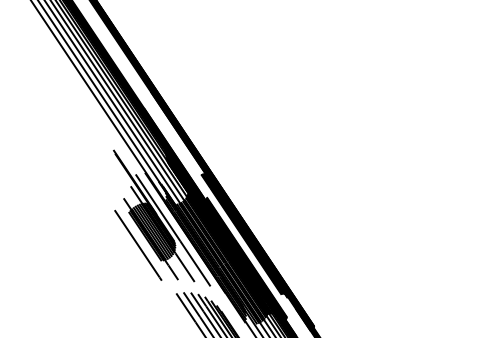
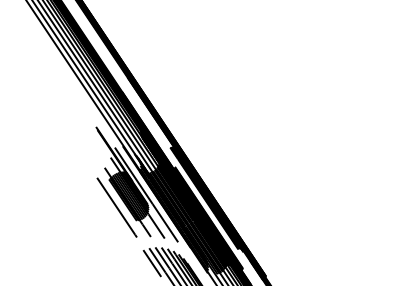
line: (179, 311) -> (151, 263), added

